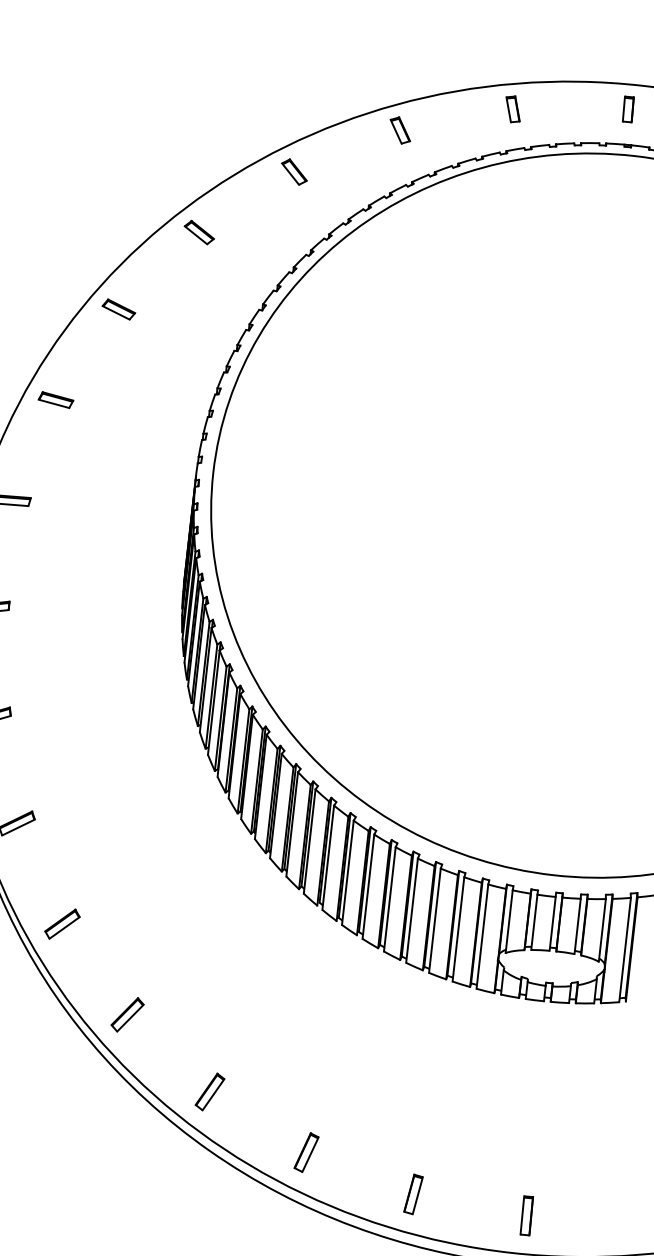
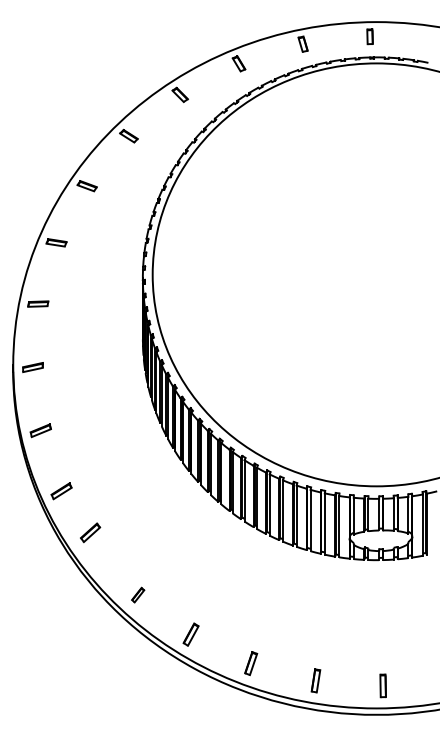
part: (62, 923) -> (90, 532), moved
part: (126, 1013) -> (137, 594), size x0.7

